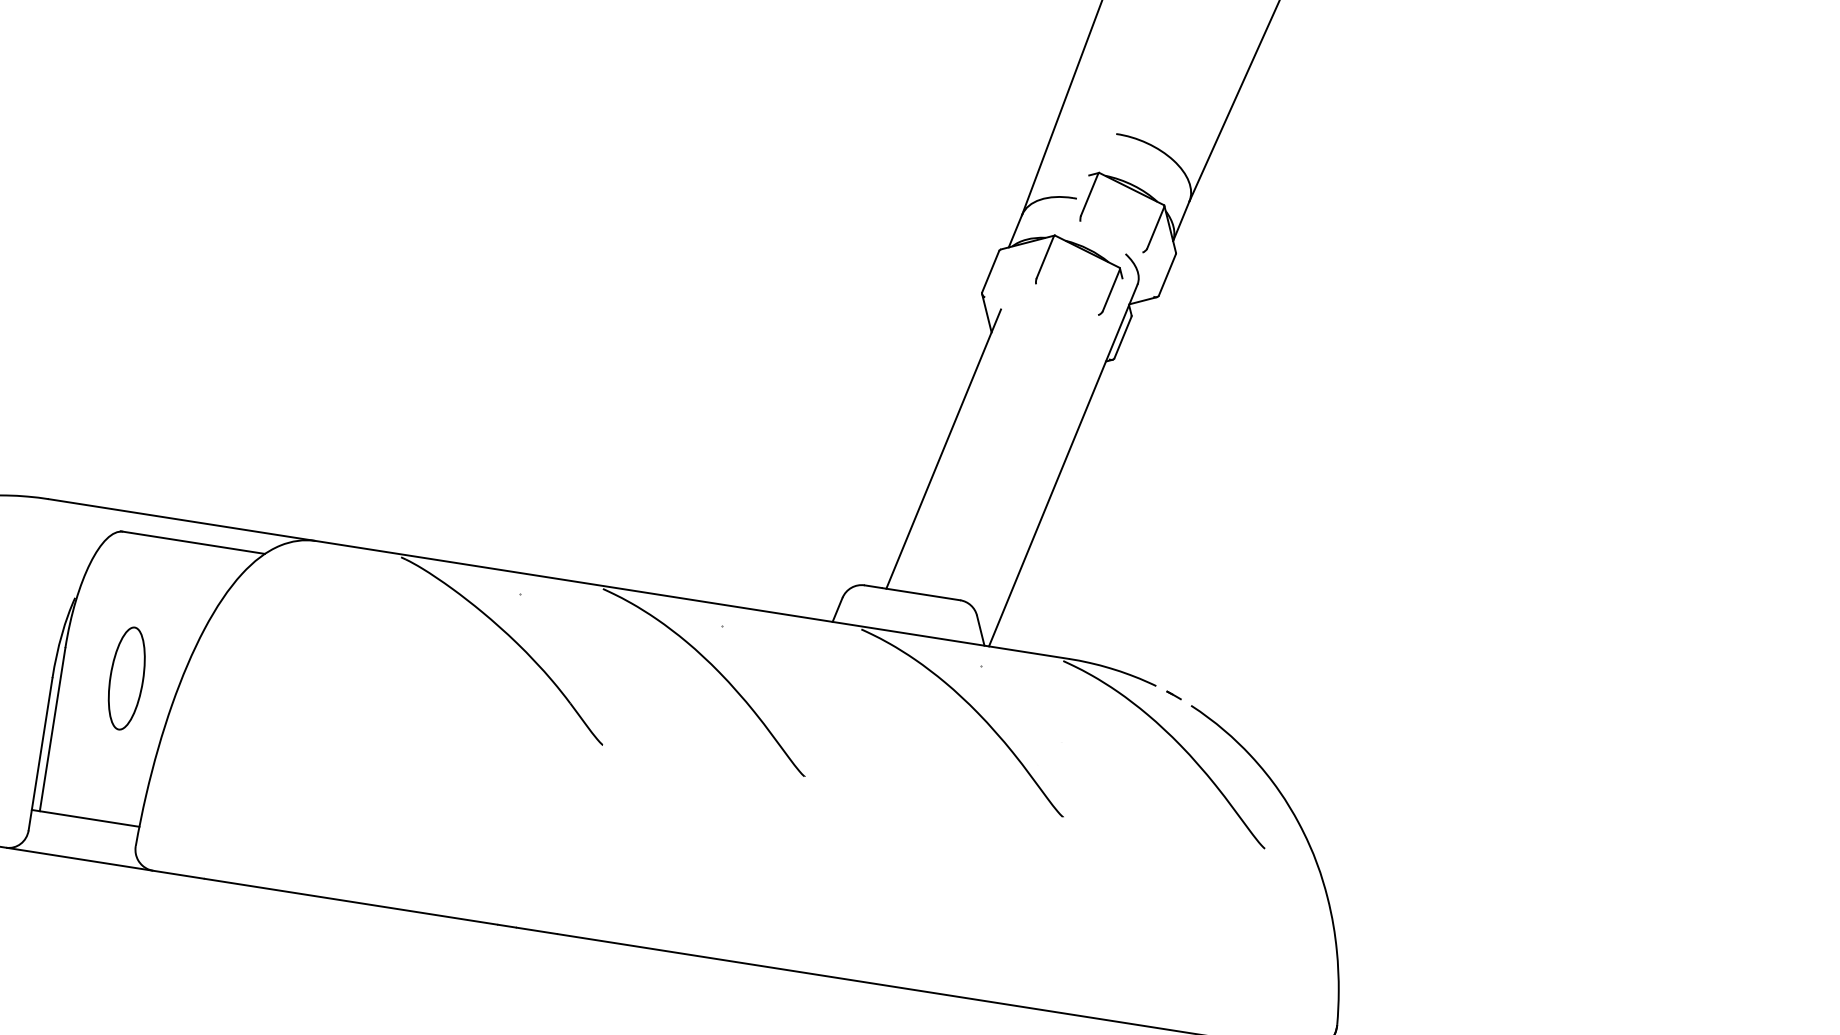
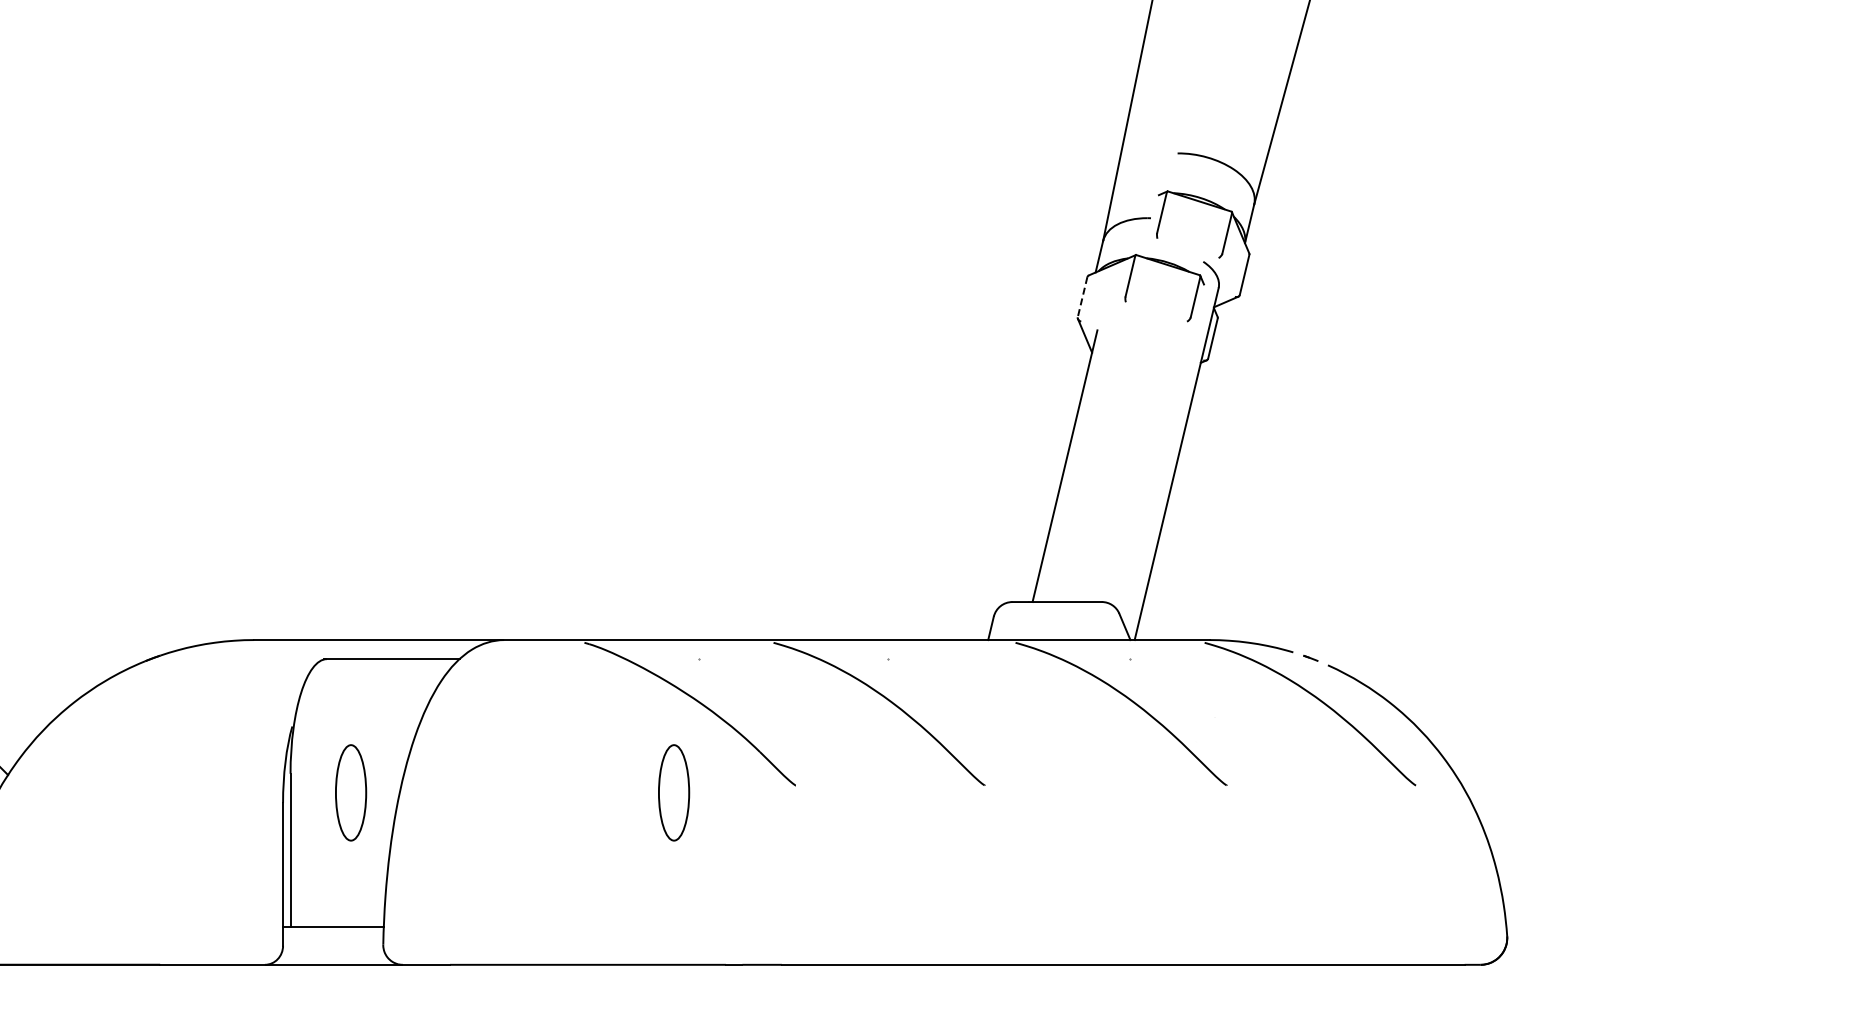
line: (990, 271) -> (1082, 297), solid -> dashed
part: (472, 732) -> (674, 792), added

